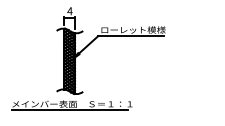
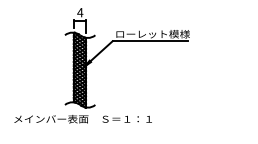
line: (69, 110) -> (79, 126), removed

